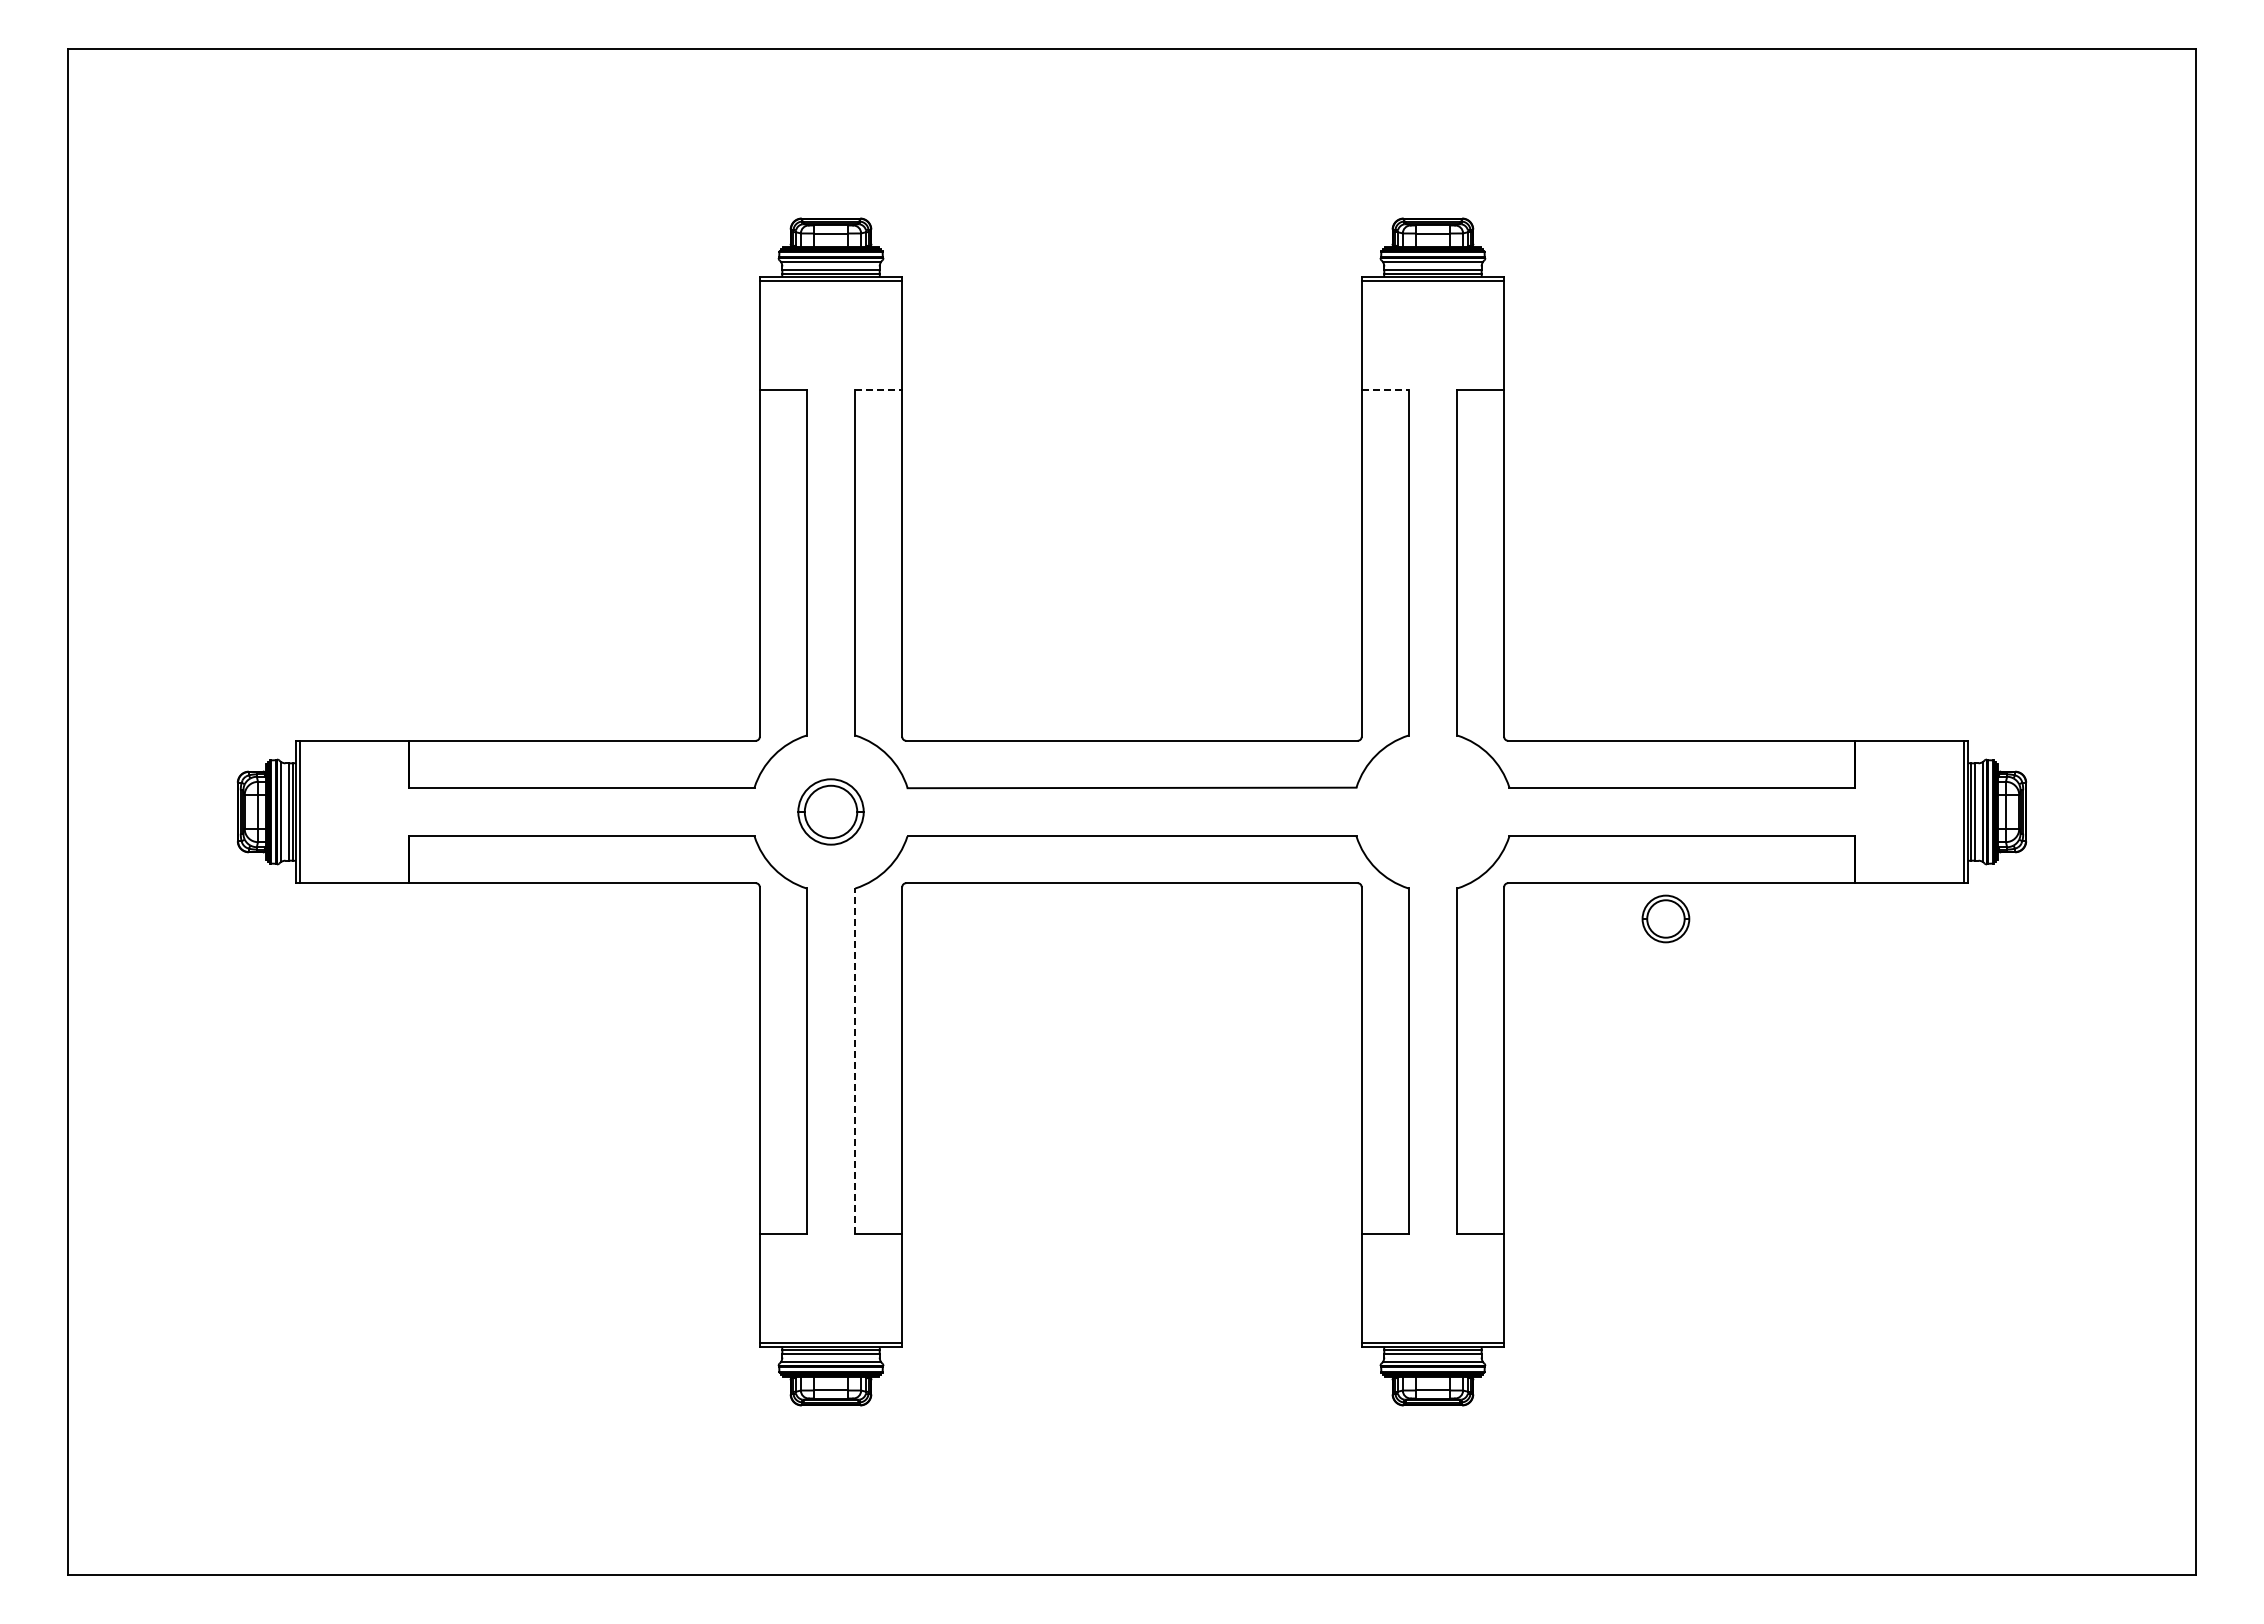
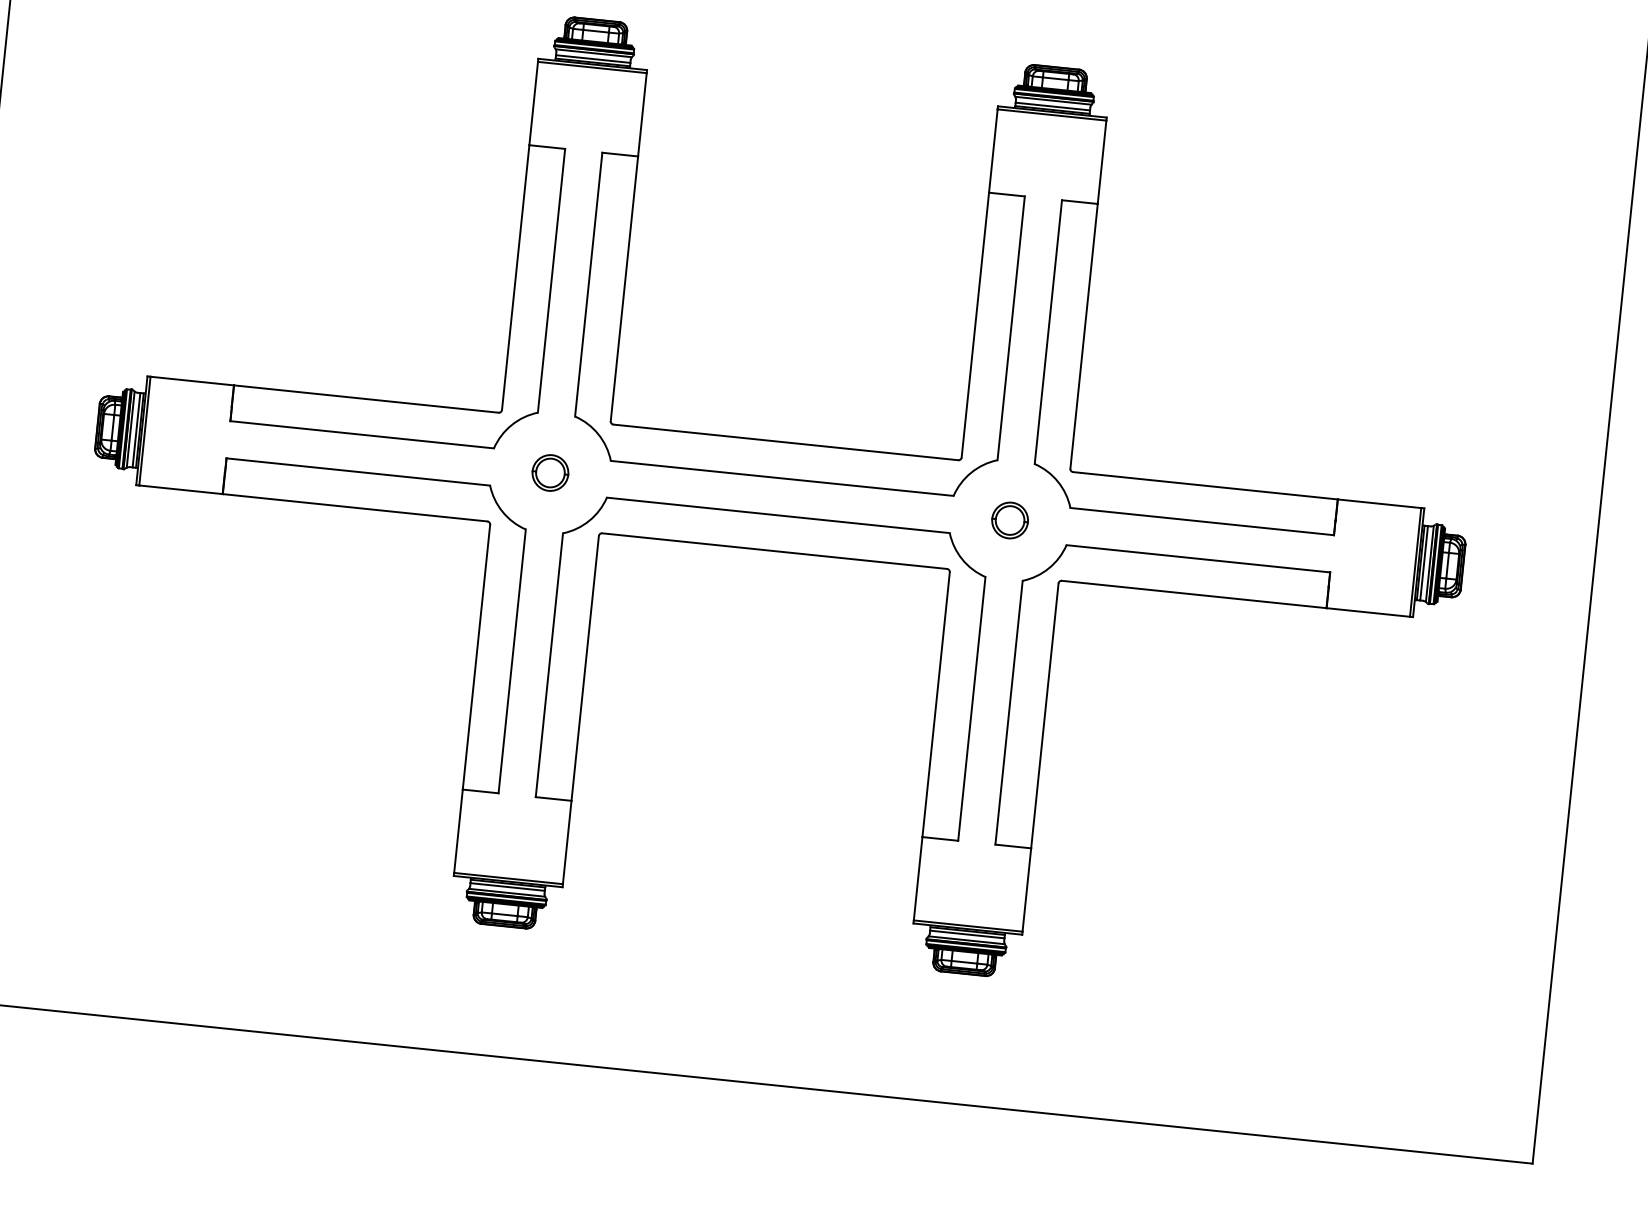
line: (879, 390) -> (620, 154), dashed -> solid
line: (1385, 390) -> (1007, 194), dashed -> solid
part: (830, 811) -> (550, 472), size x0.71
part: (1665, 918) -> (1009, 520), moved
line: (855, 1061) -> (549, 665), dashed -> solid

